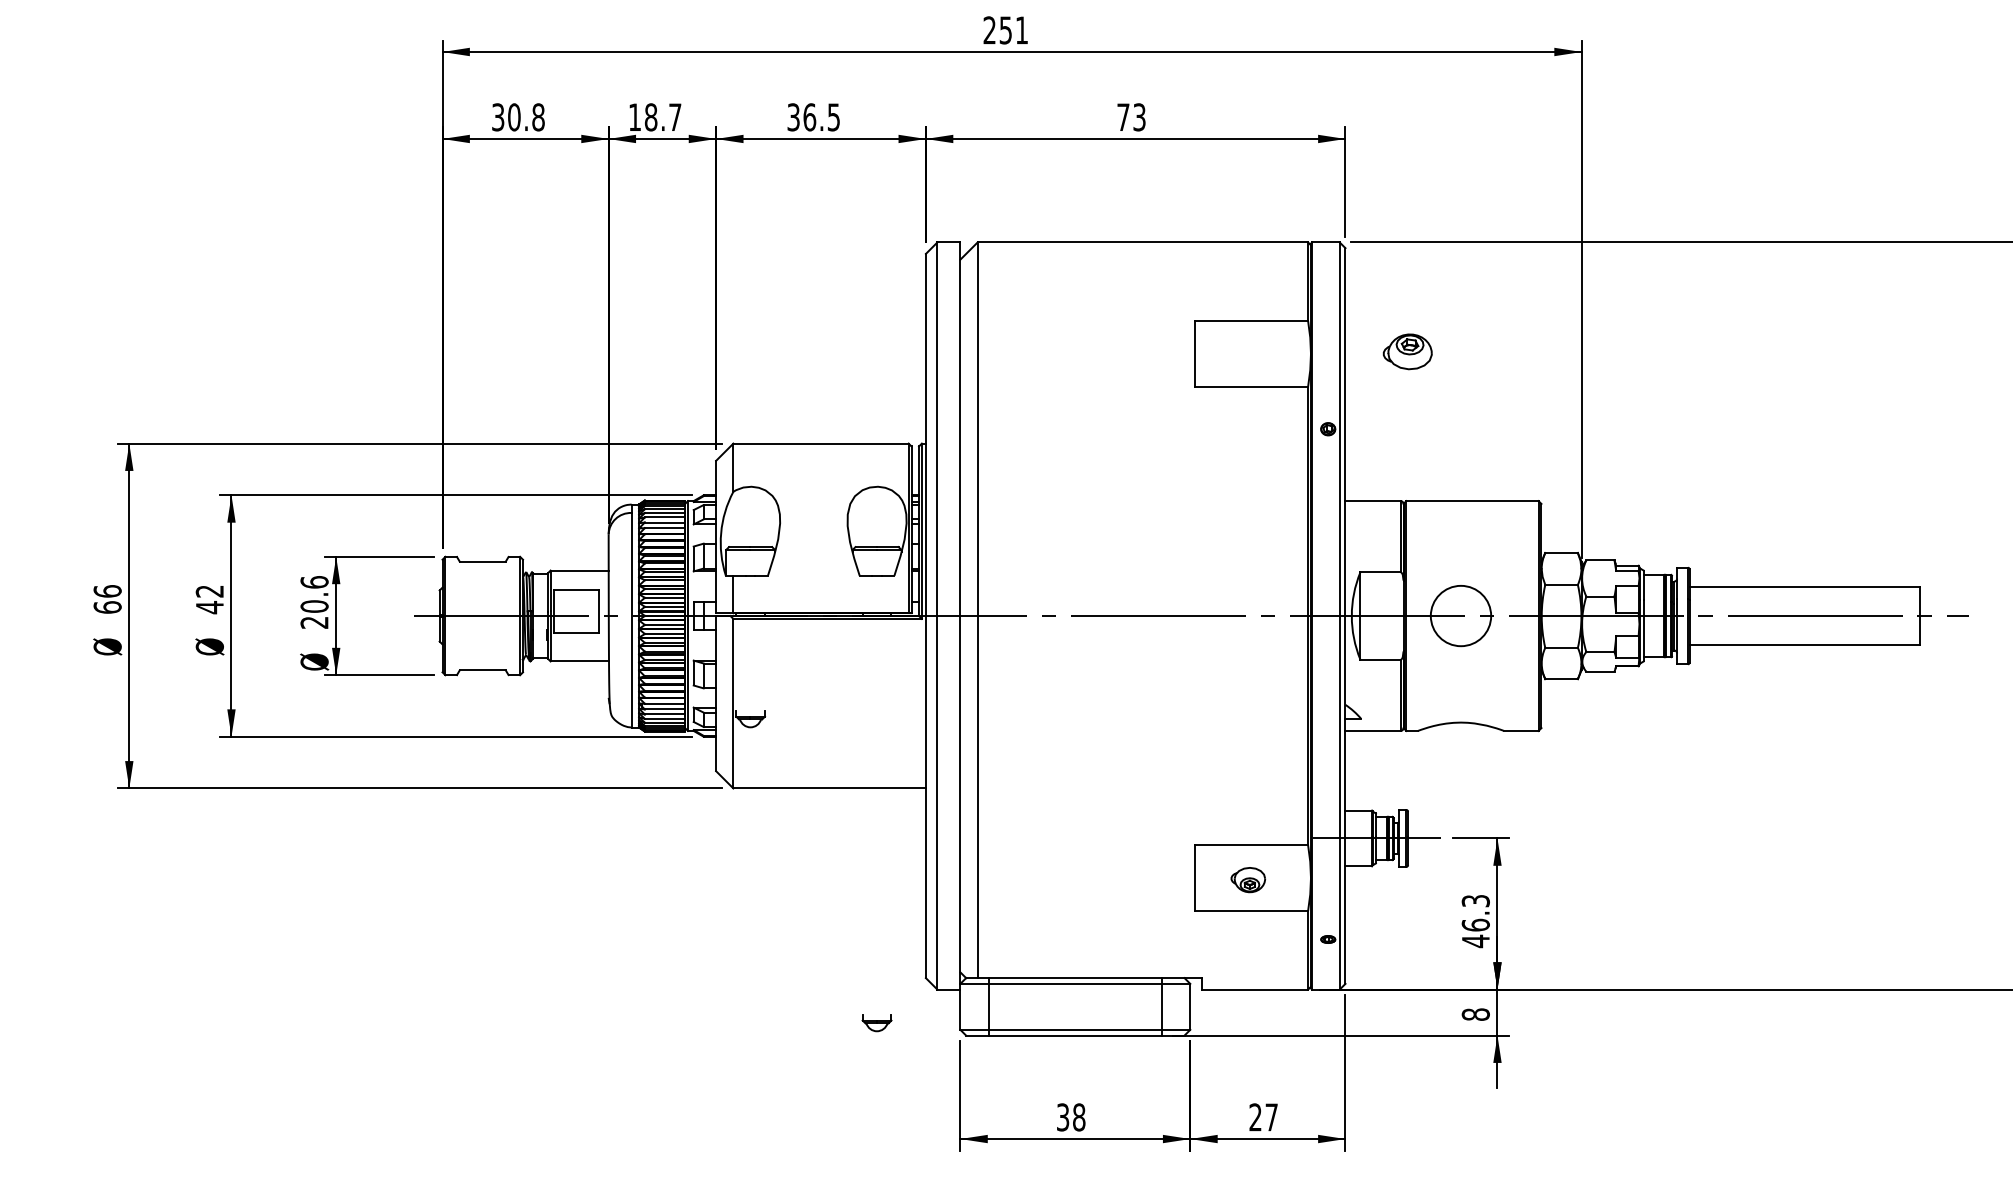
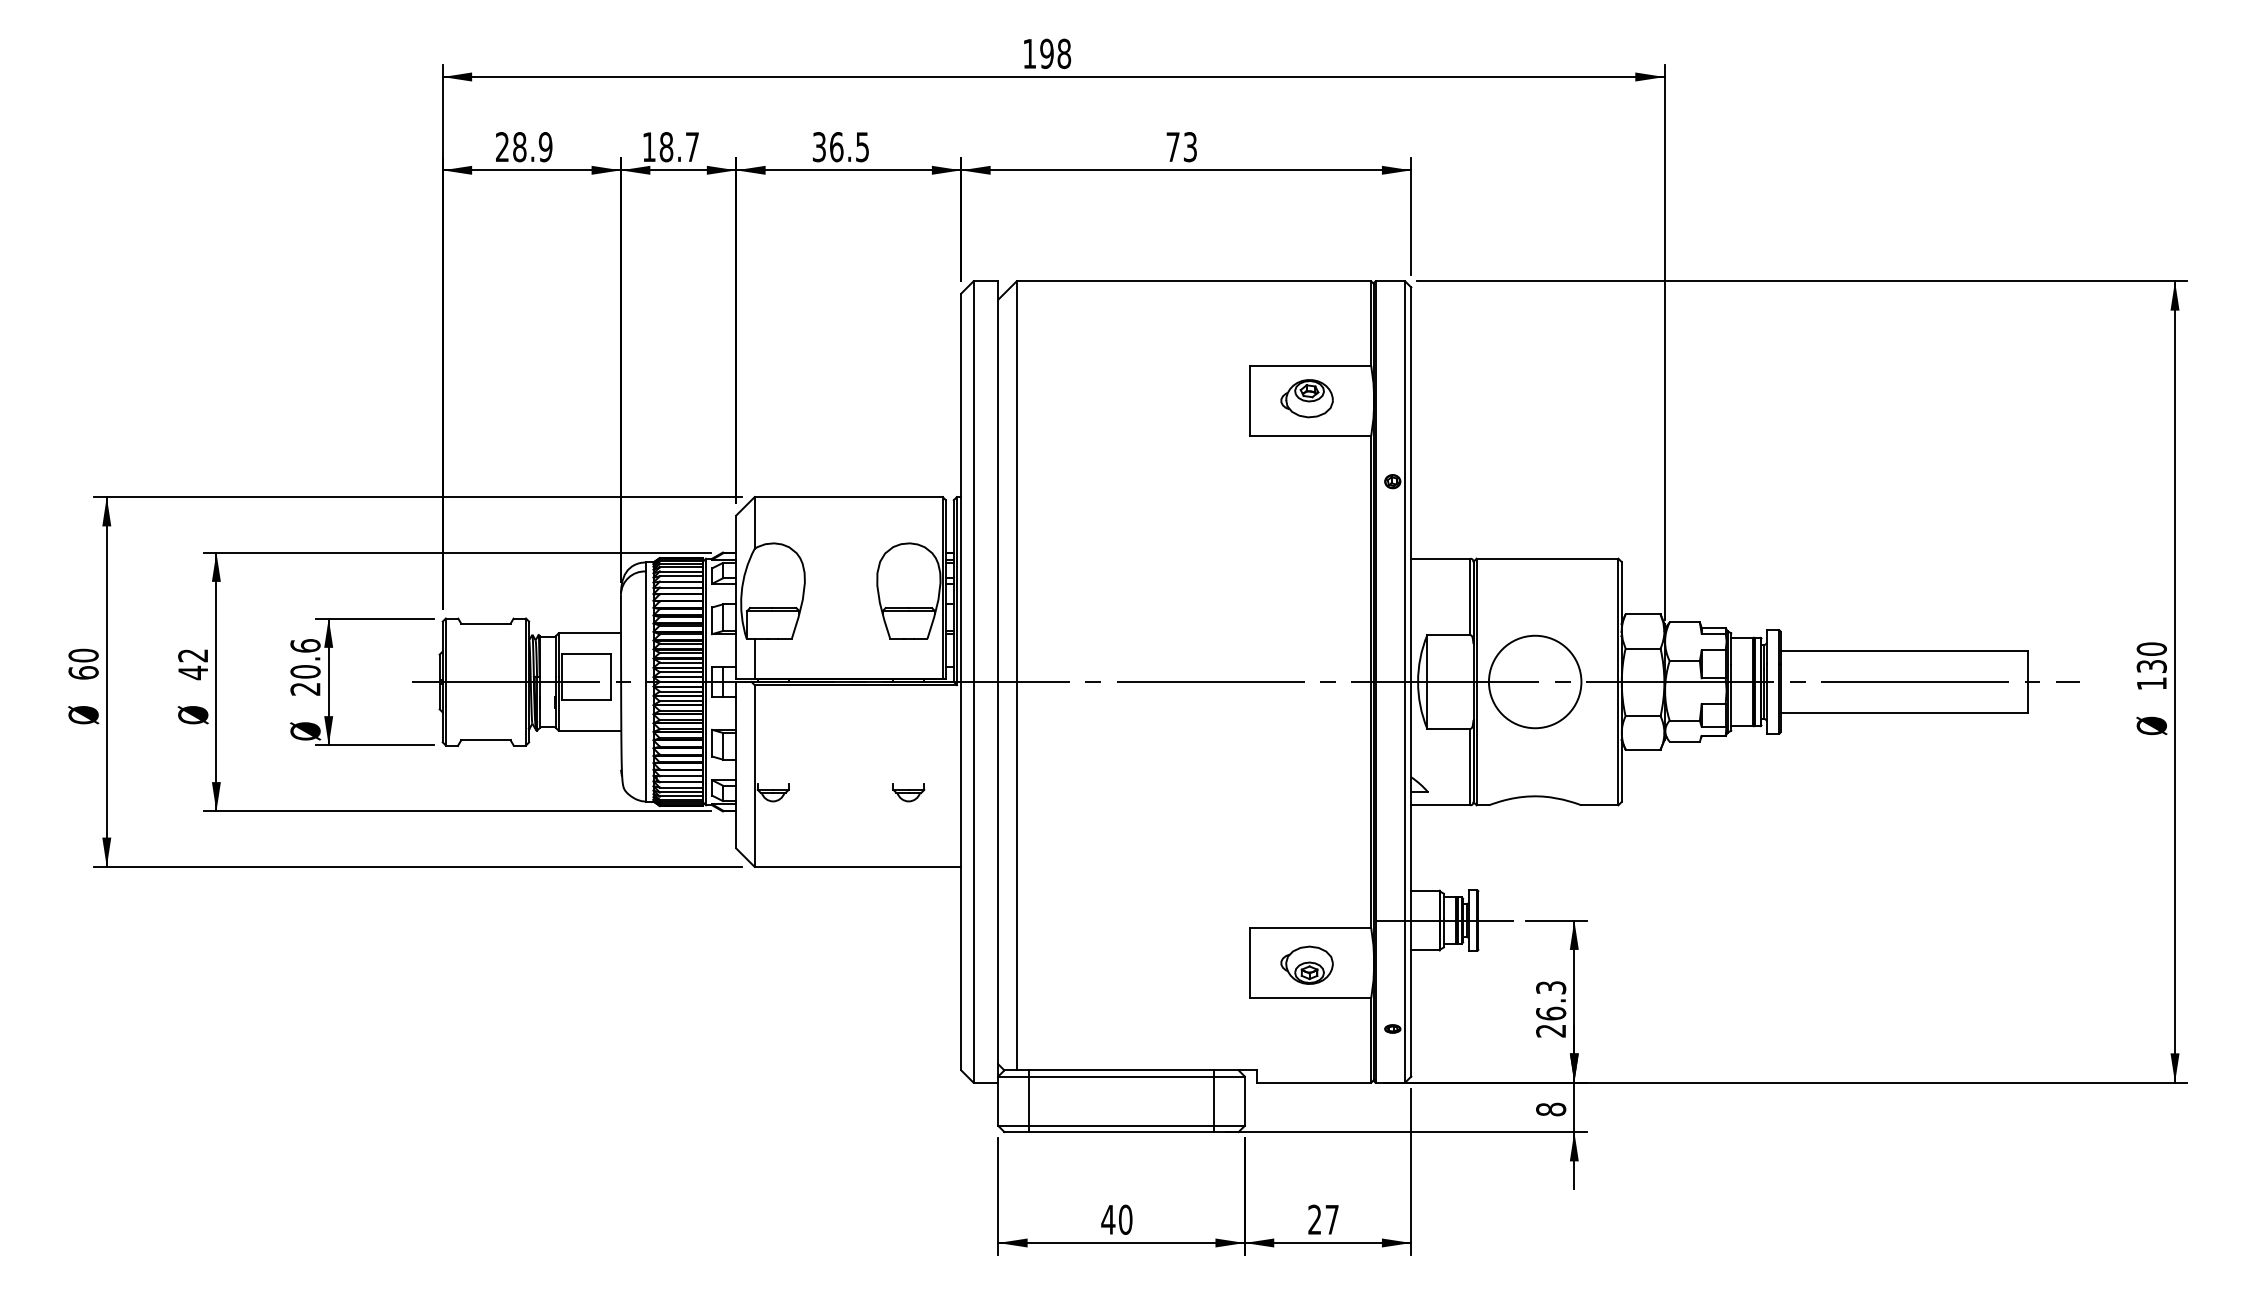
text: (1006, 30) -> (1047, 53), 251 -> 198
text: (518, 117) -> (524, 147), 30.8 -> 28.9
part: (1407, 351) -> (1306, 398), moved
text: (107, 591) -> (83, 655), 66 -> 60
circle: (1460, 615) -> (1534, 681), size x1.43
part: (1247, 879) -> (1306, 964), size x1.43
text: (1475, 940) -> (1550, 1030), 46.3 -> 26.3
part: (876, 1022) -> (908, 792), moved
text: (1070, 1117) -> (1116, 1219), 38 -> 40

